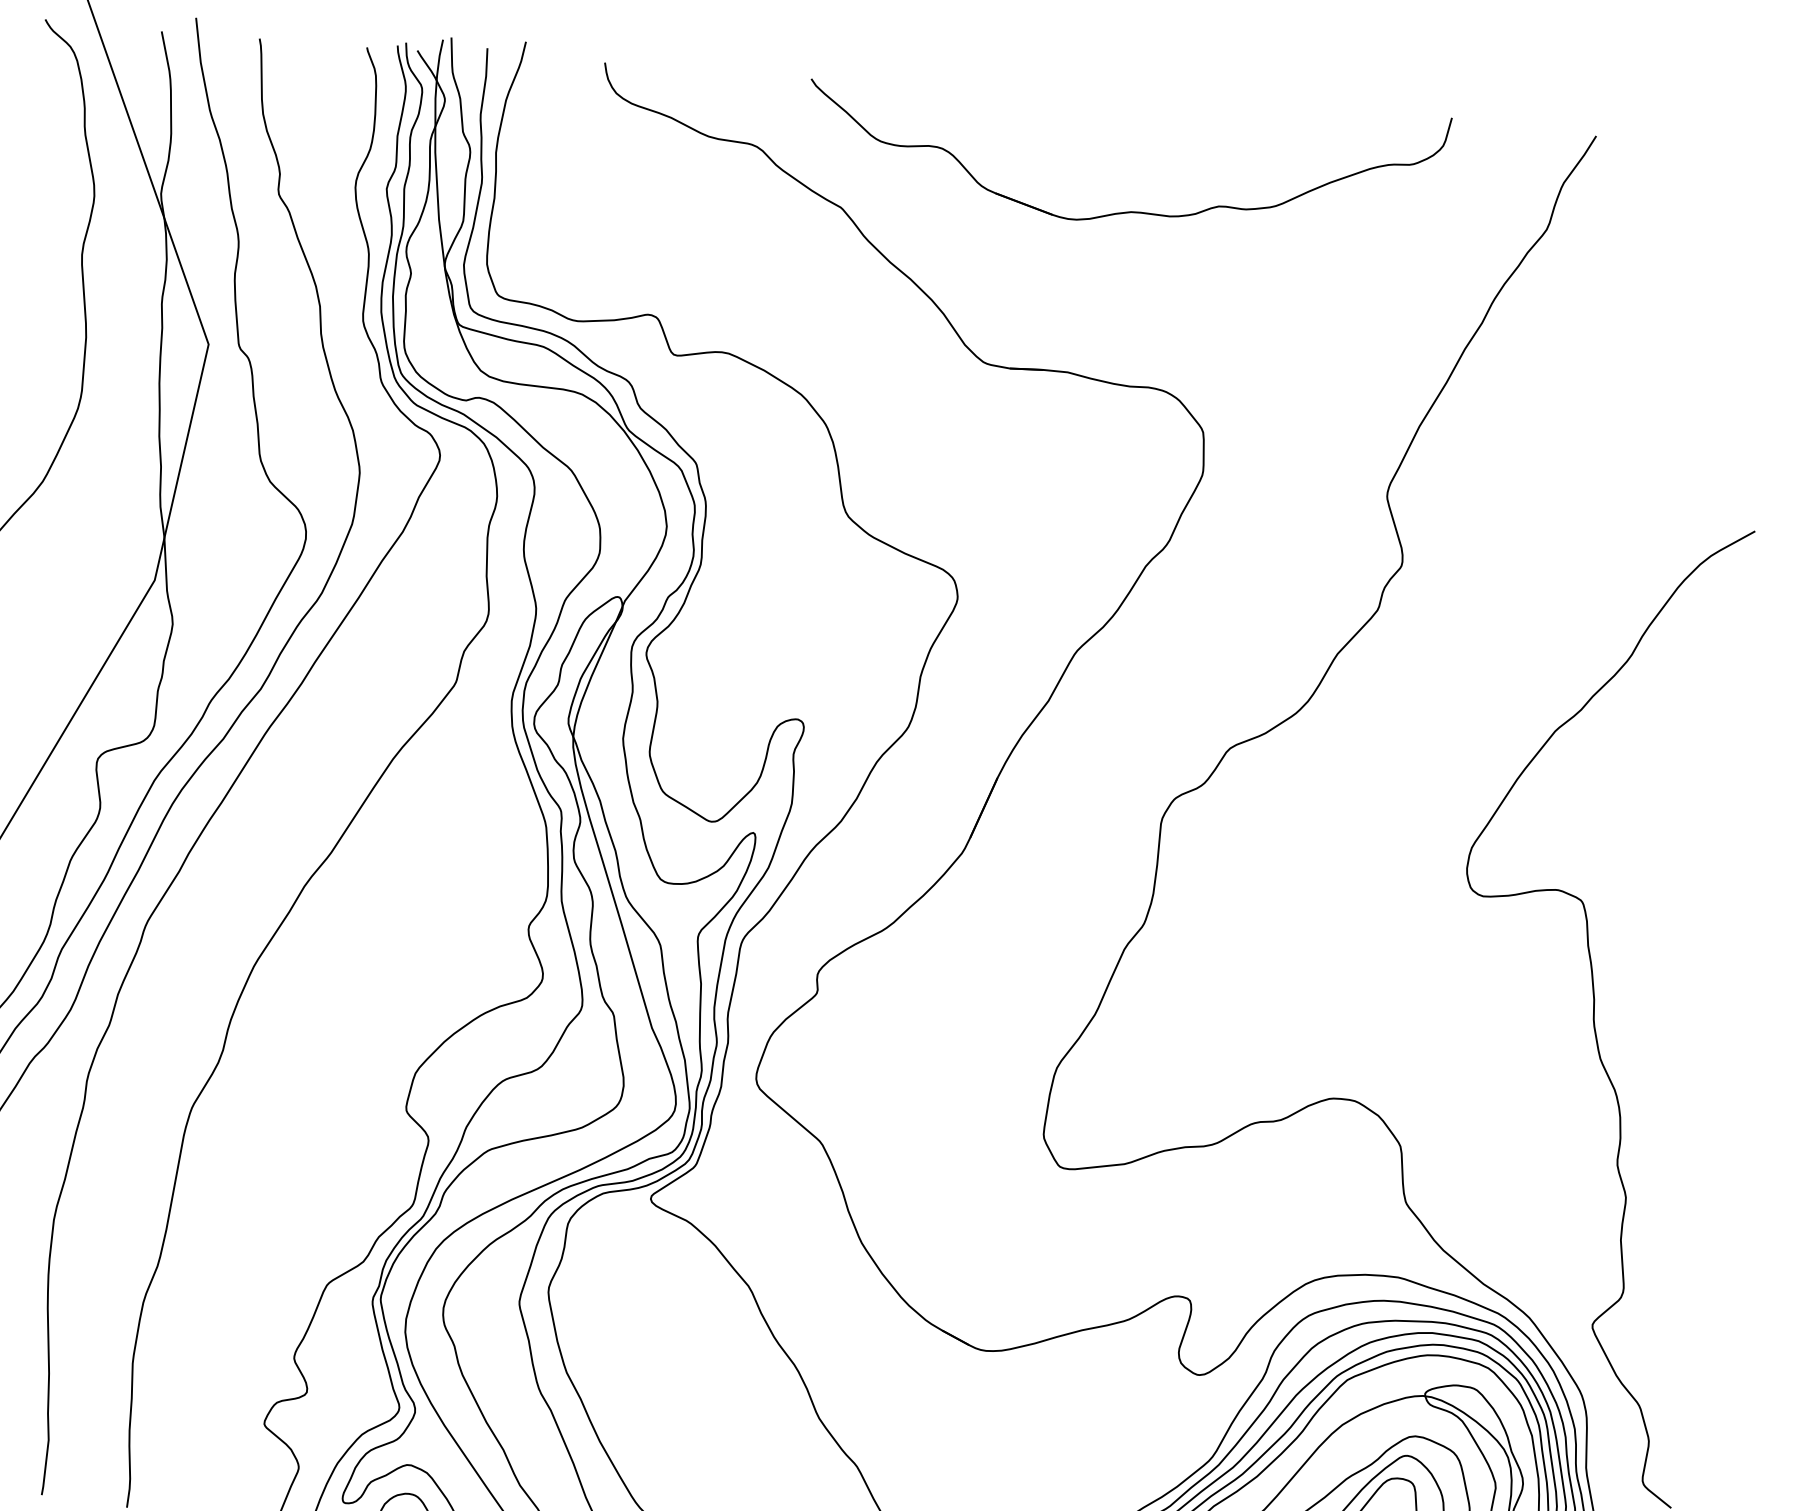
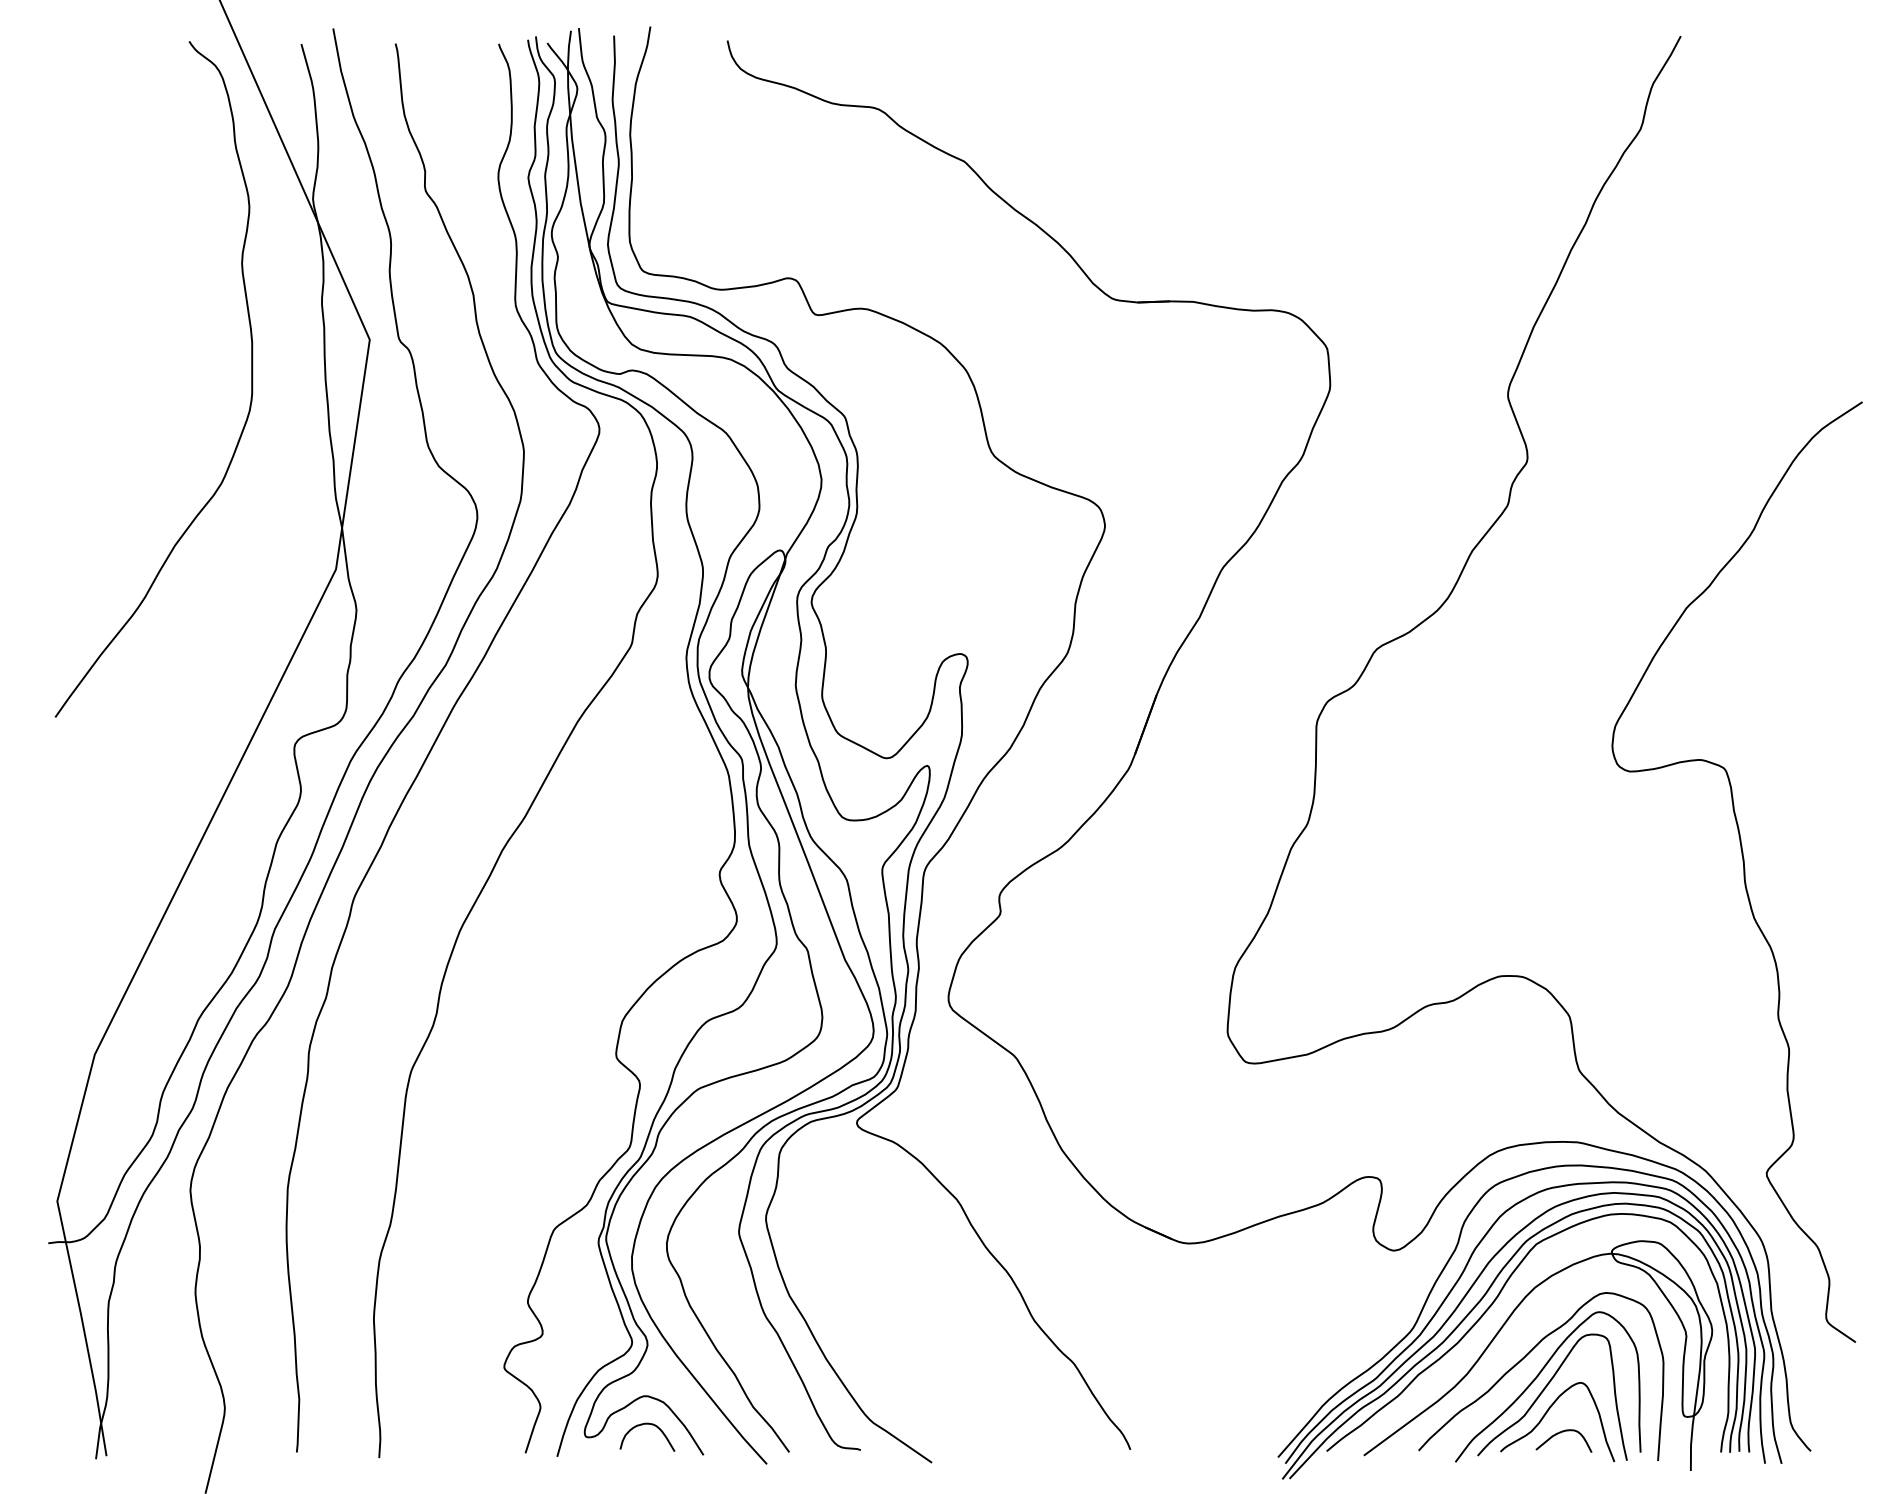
part: (1132, 210) -> (1243, 142), removed

